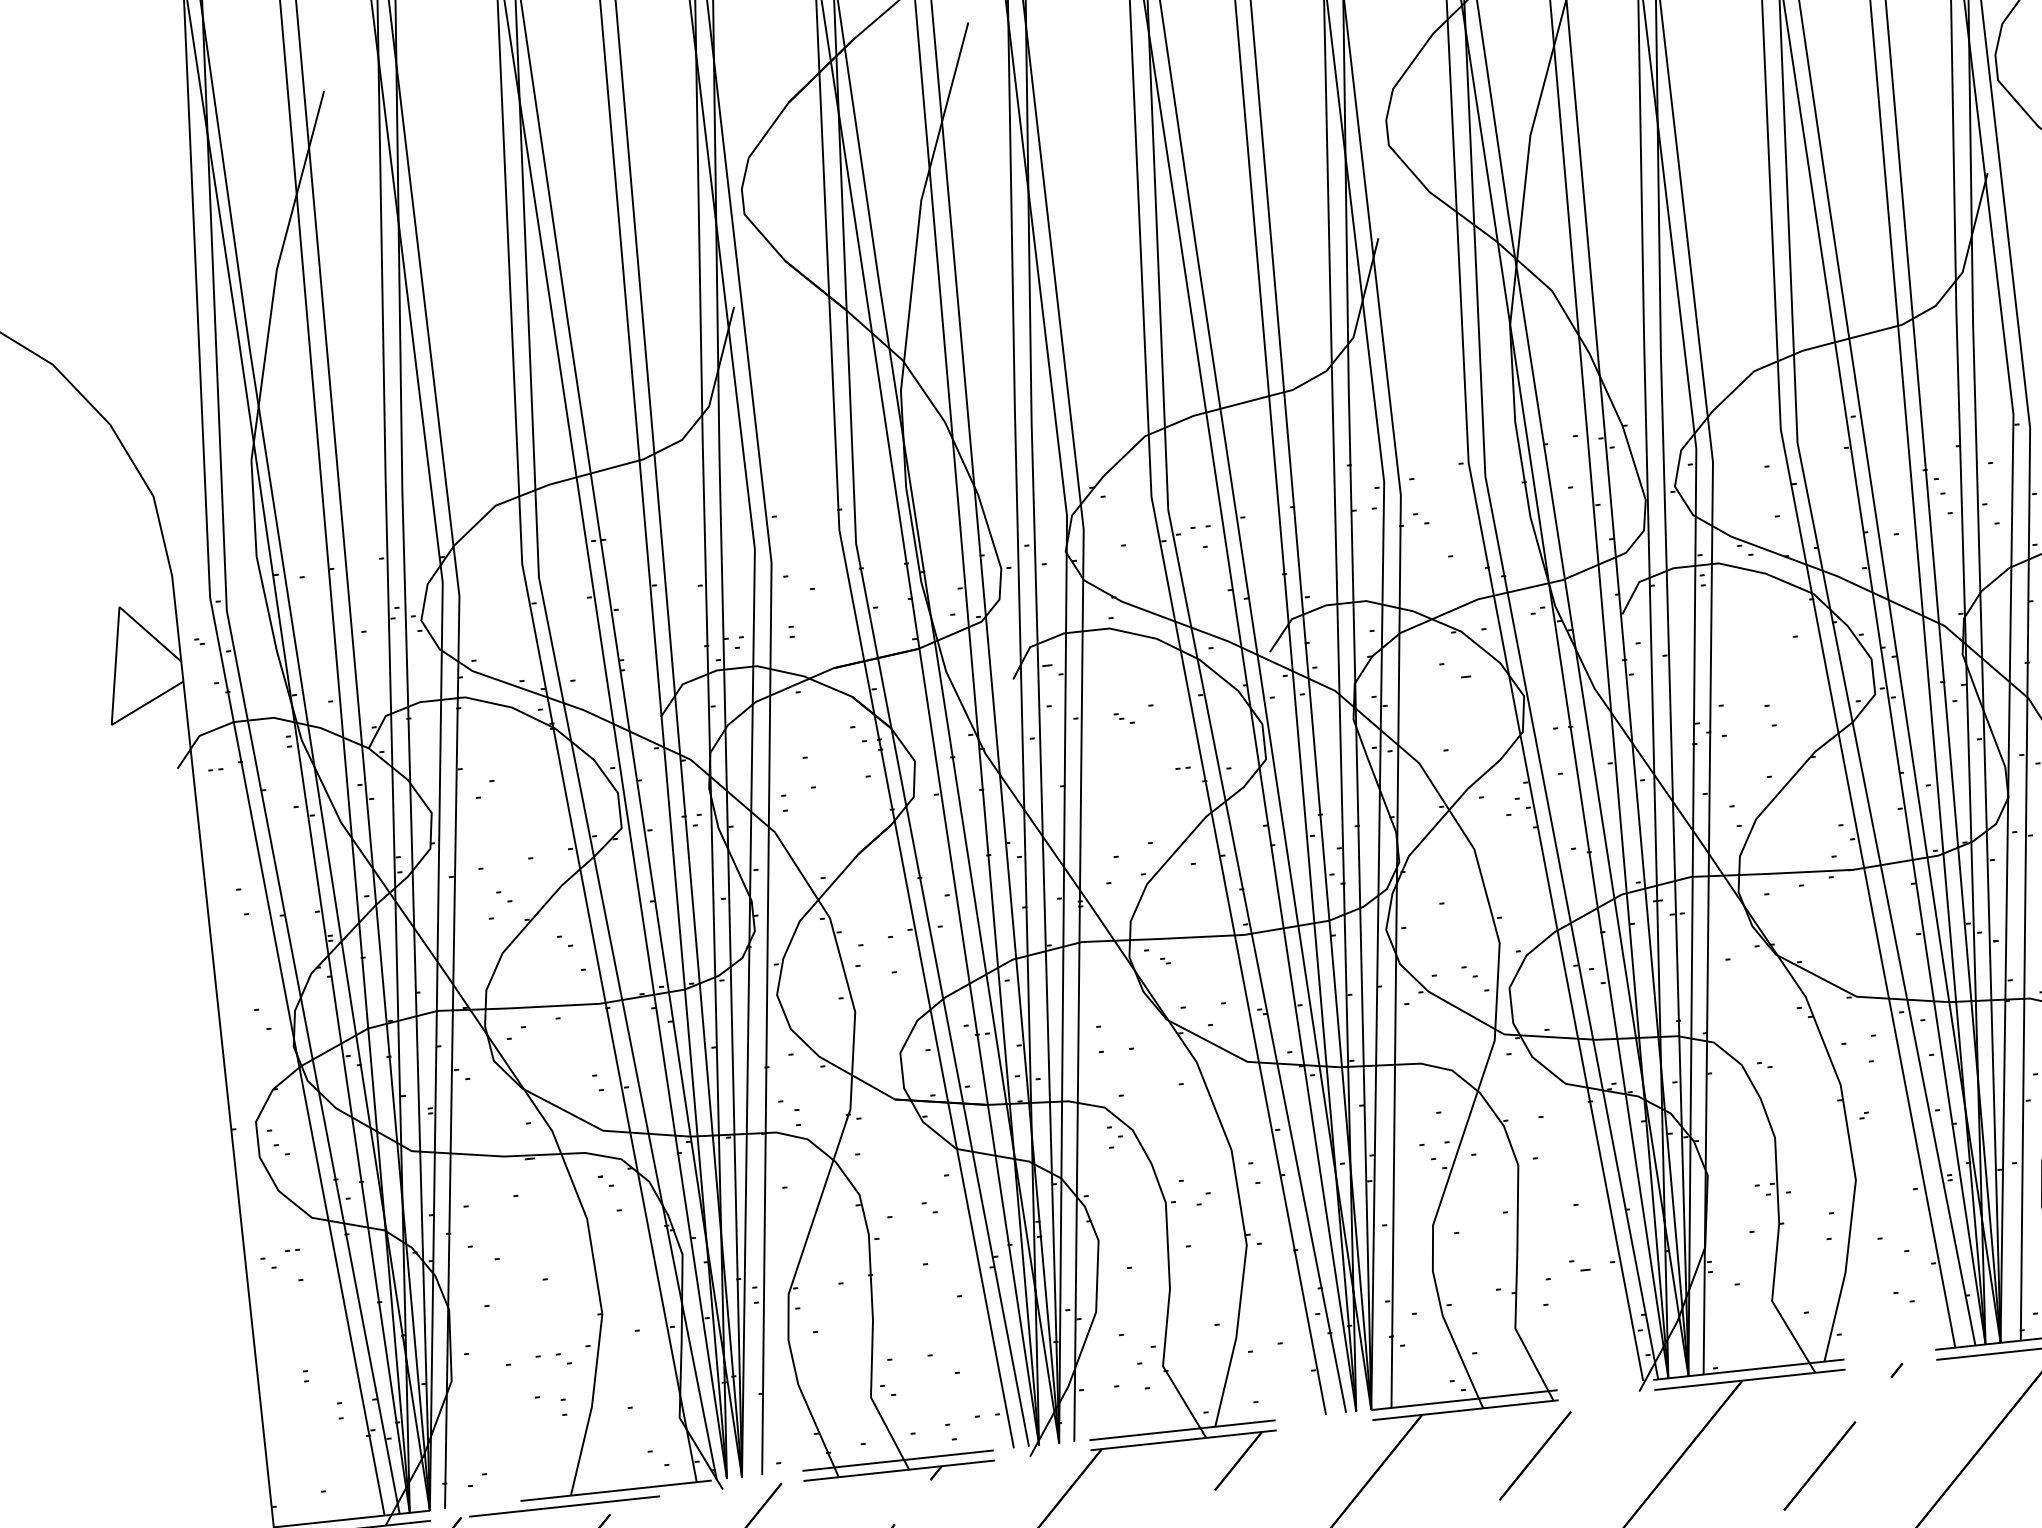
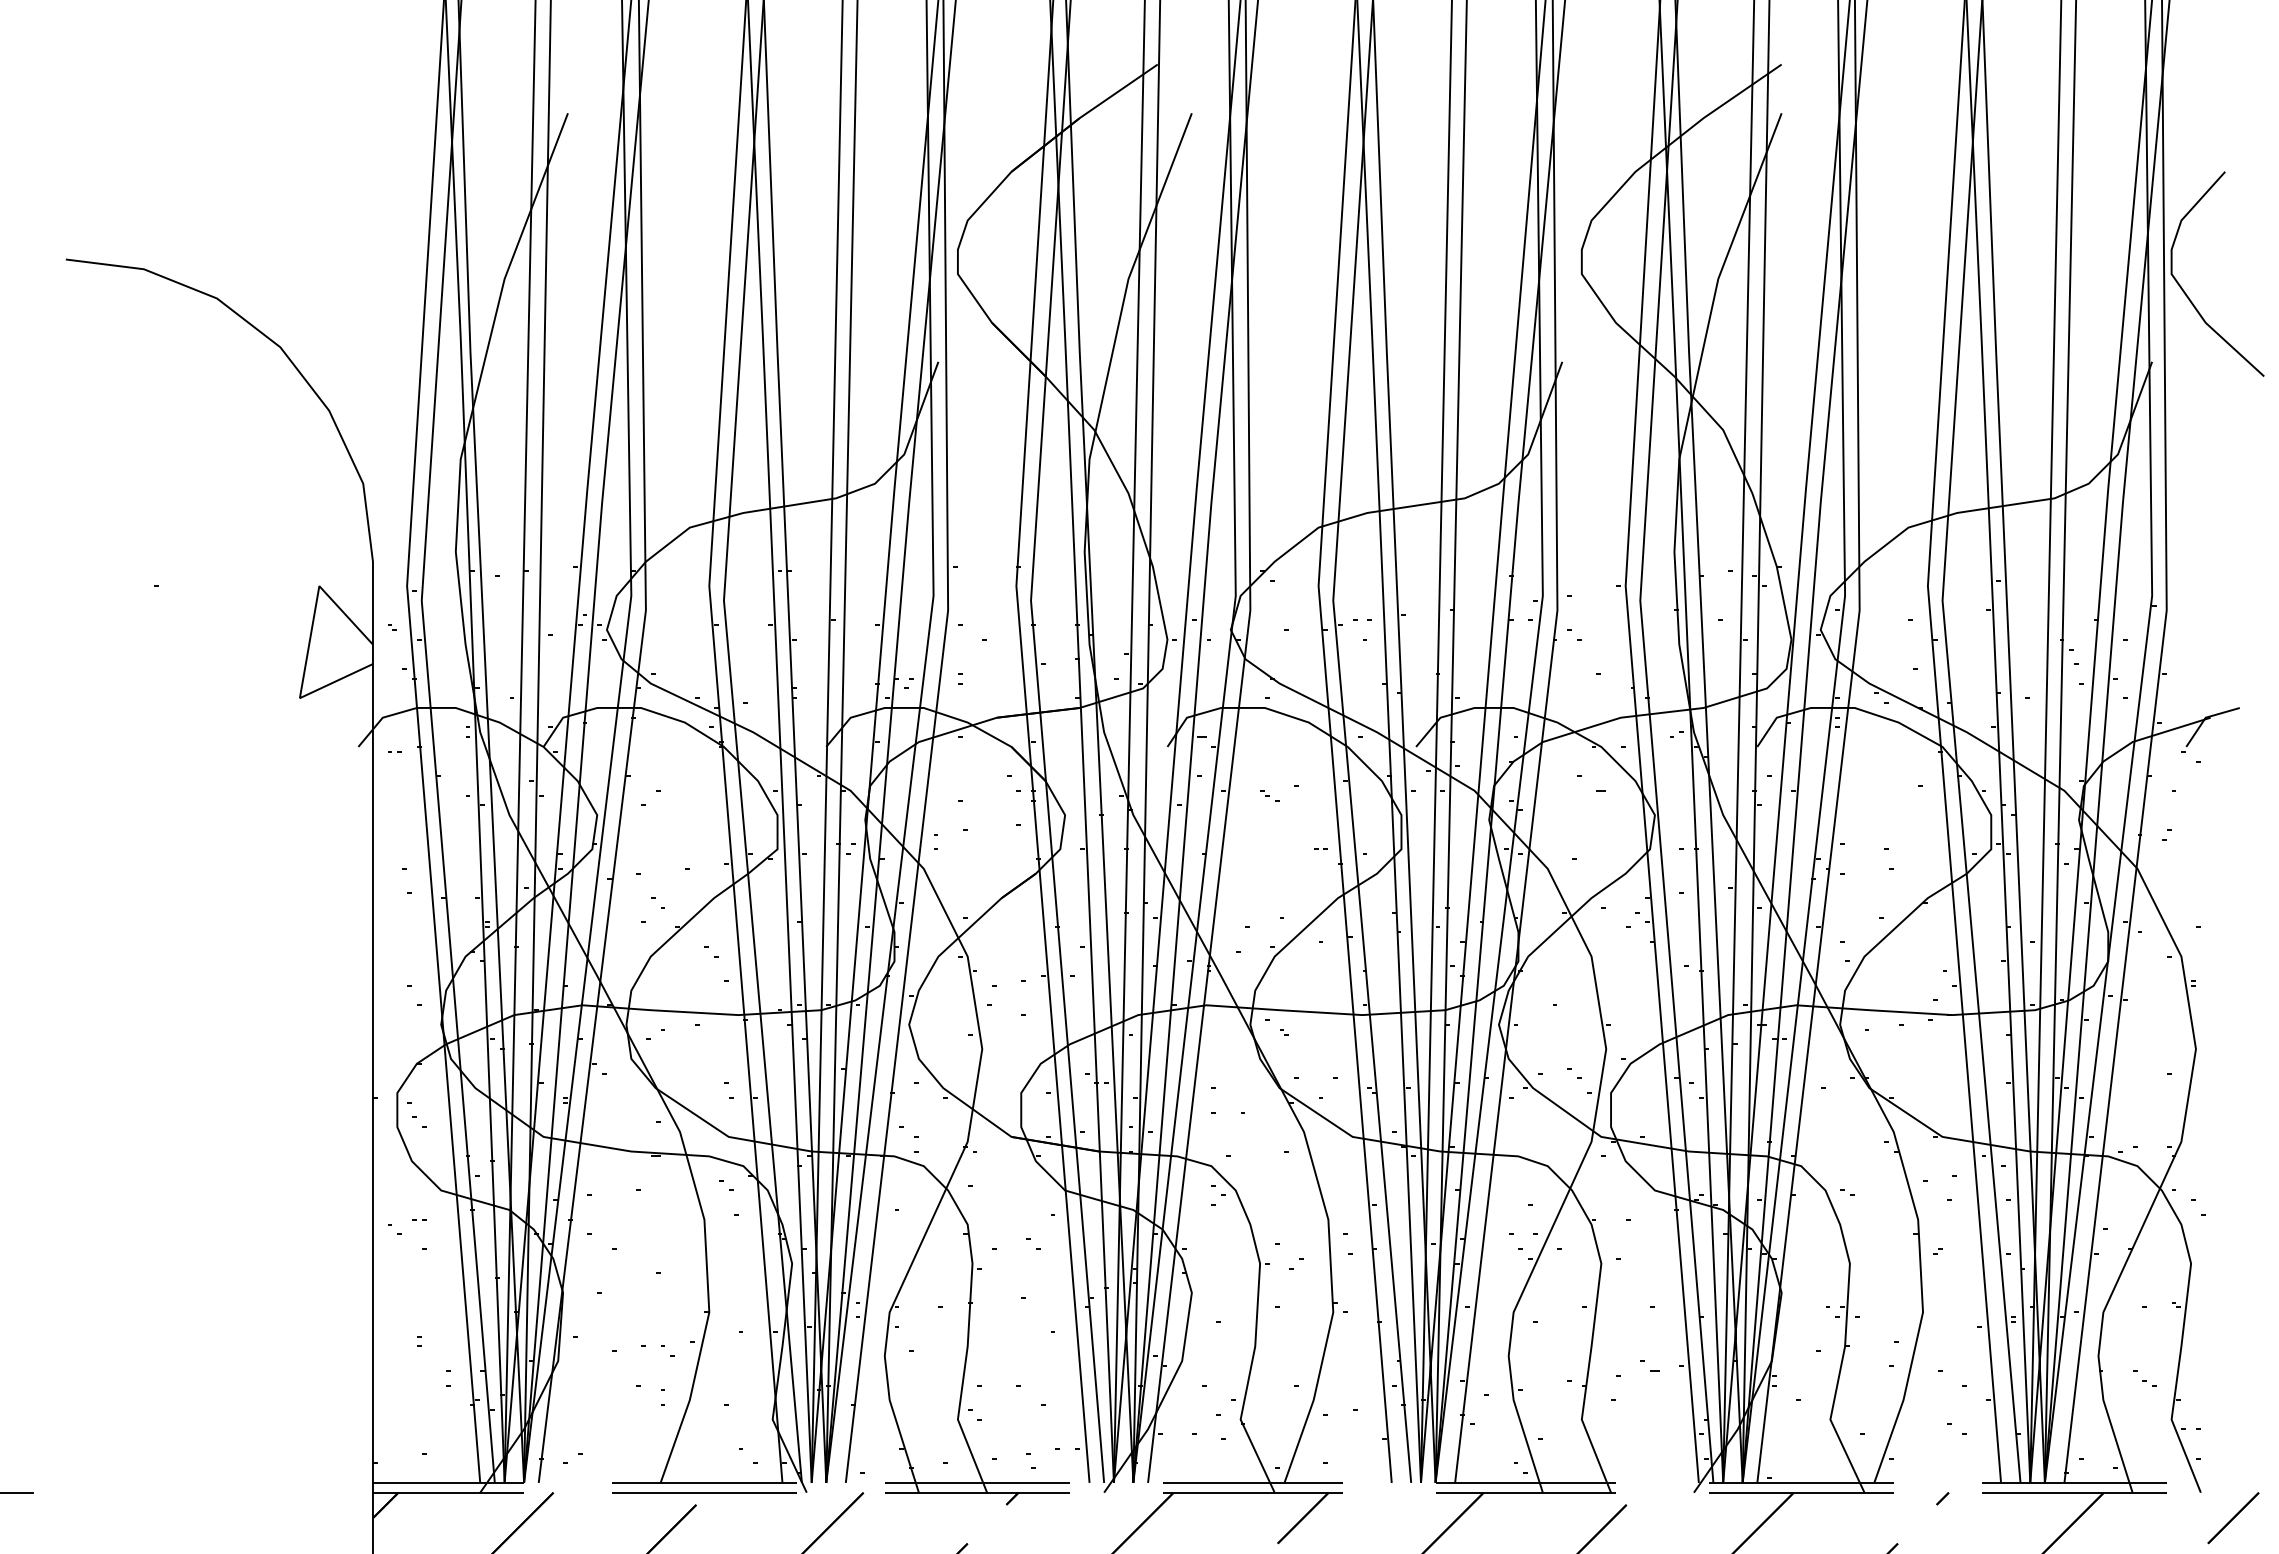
line: (564, 1506) -> (704, 1492), moved

